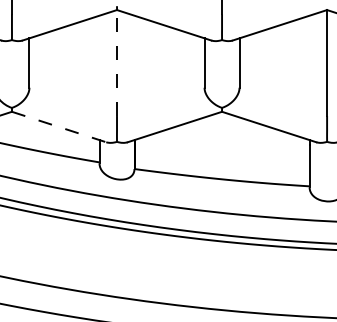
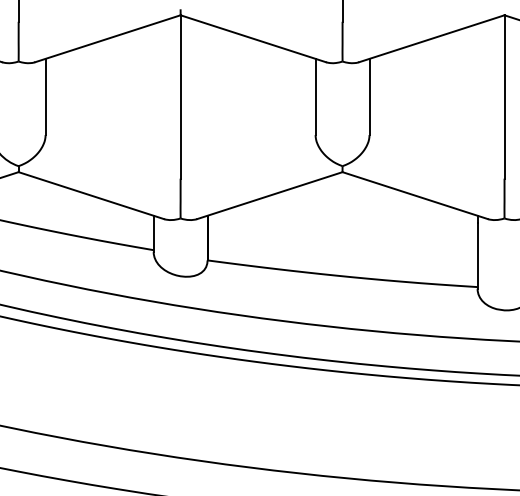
line: (117, 63) -> (181, 97), dashed -> solid
line: (59, 127) -> (91, 196), dashed -> solid

